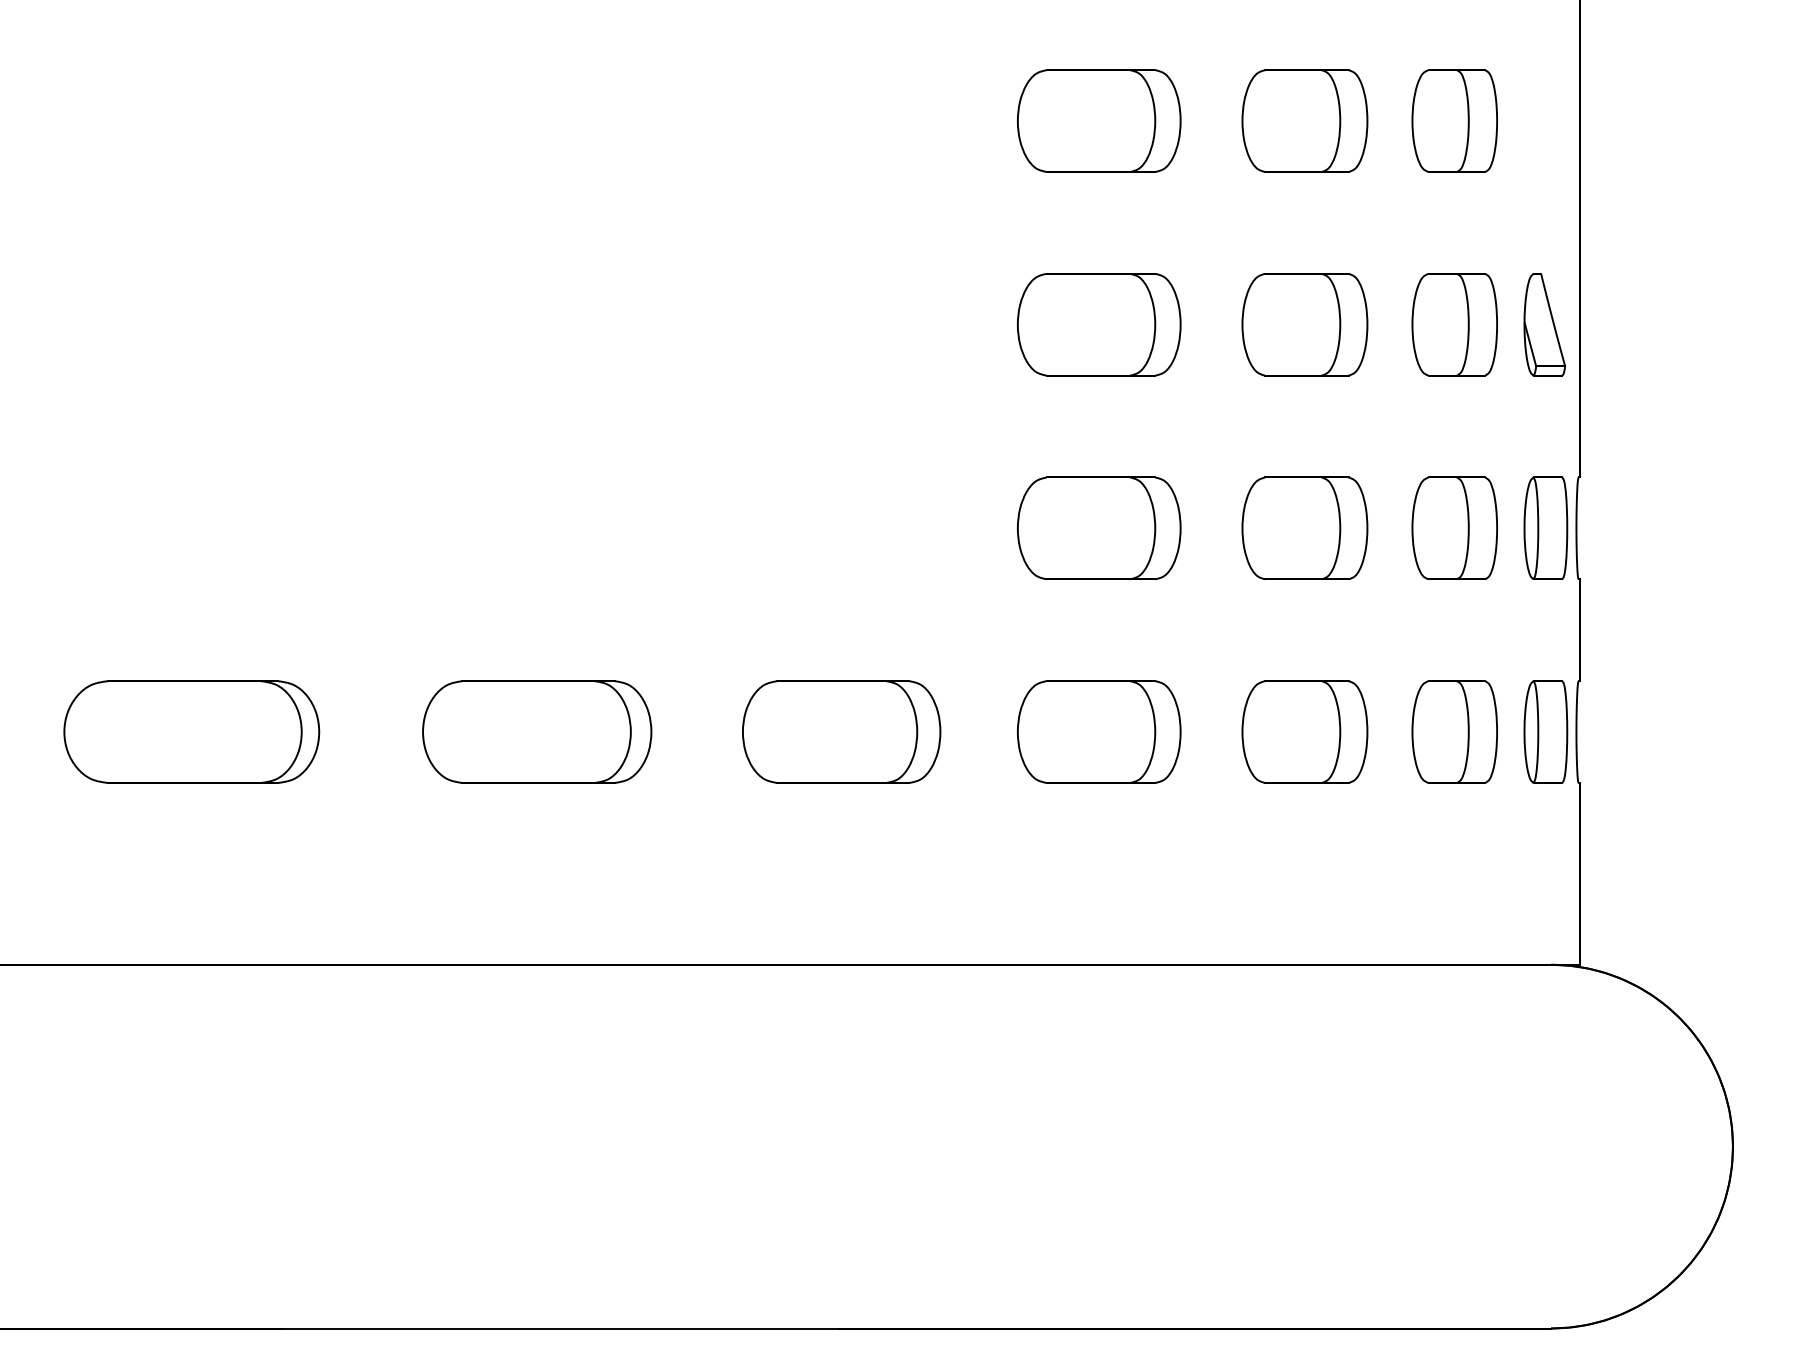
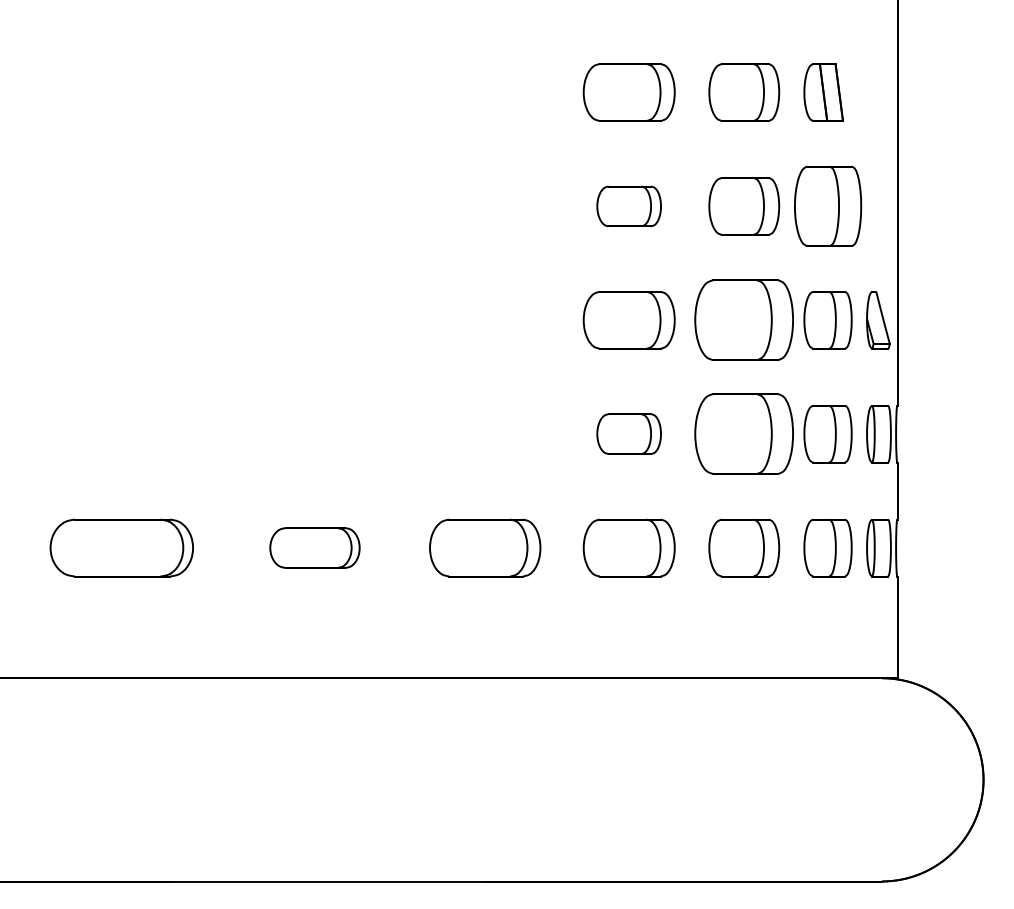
part: (1097, 121) -> (628, 206), size x0.7
part: (1453, 121) -> (827, 206), size x1.4
part: (1305, 325) -> (744, 320), size x1.4
part: (1097, 527) -> (628, 433), size x0.7
part: (1305, 529) -> (744, 434), size x1.4
part: (536, 731) -> (314, 547), size x0.7

